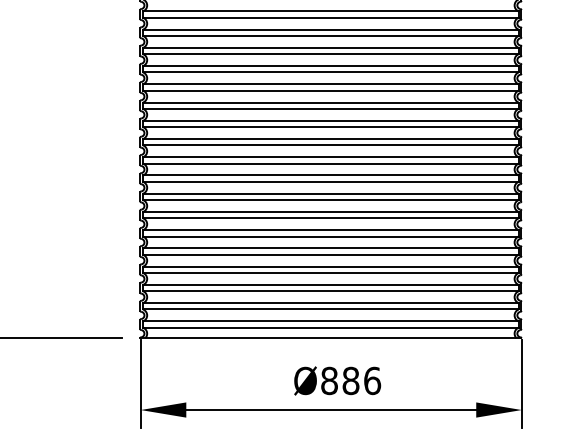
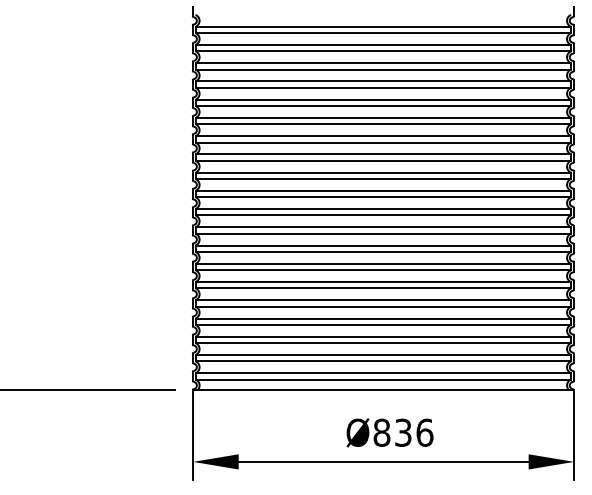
text: (351, 380) -> (403, 432), Ø886 -> Ø836

